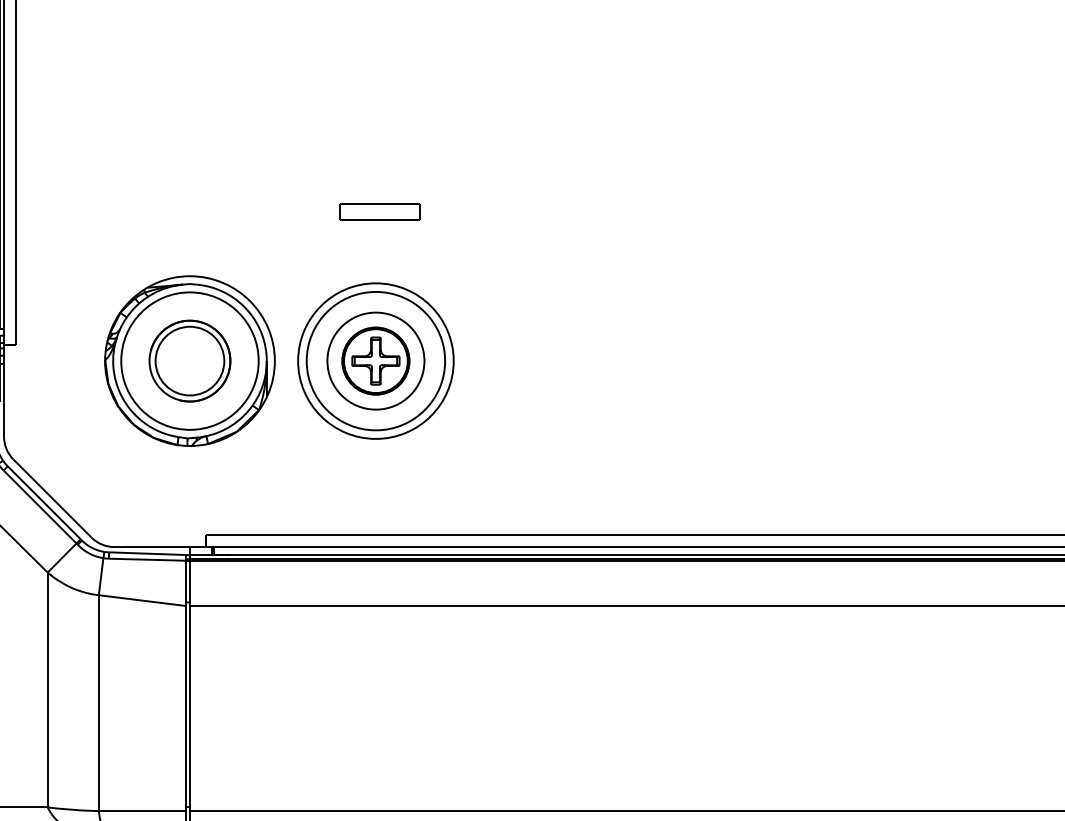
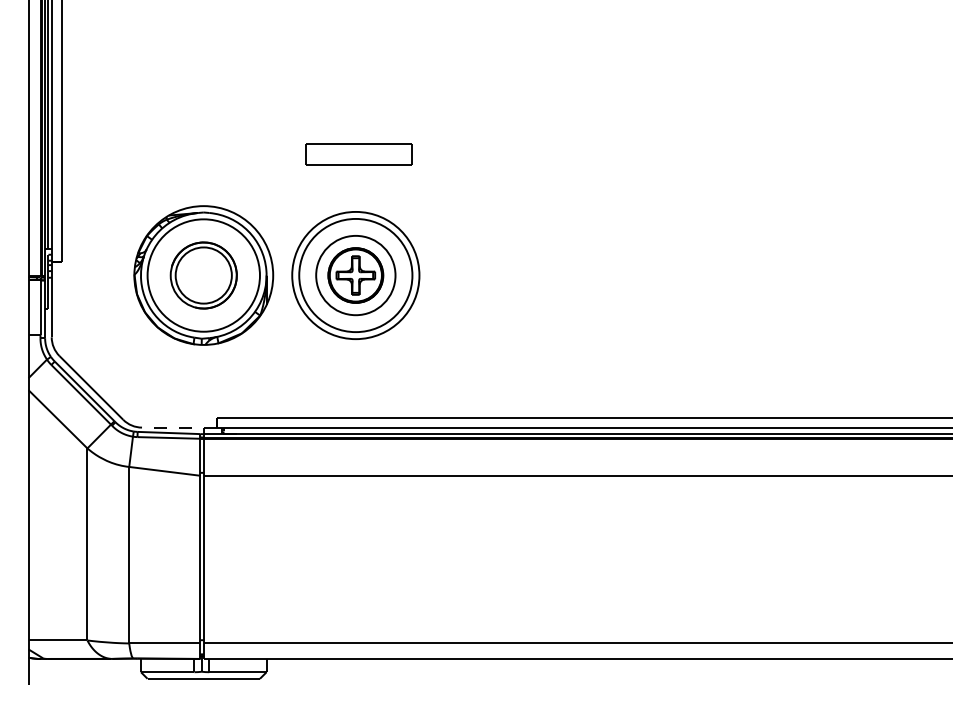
part: (379, 211) -> (358, 153), size x1.6
line: (160, 546) -> (179, 427), solid -> dashed

